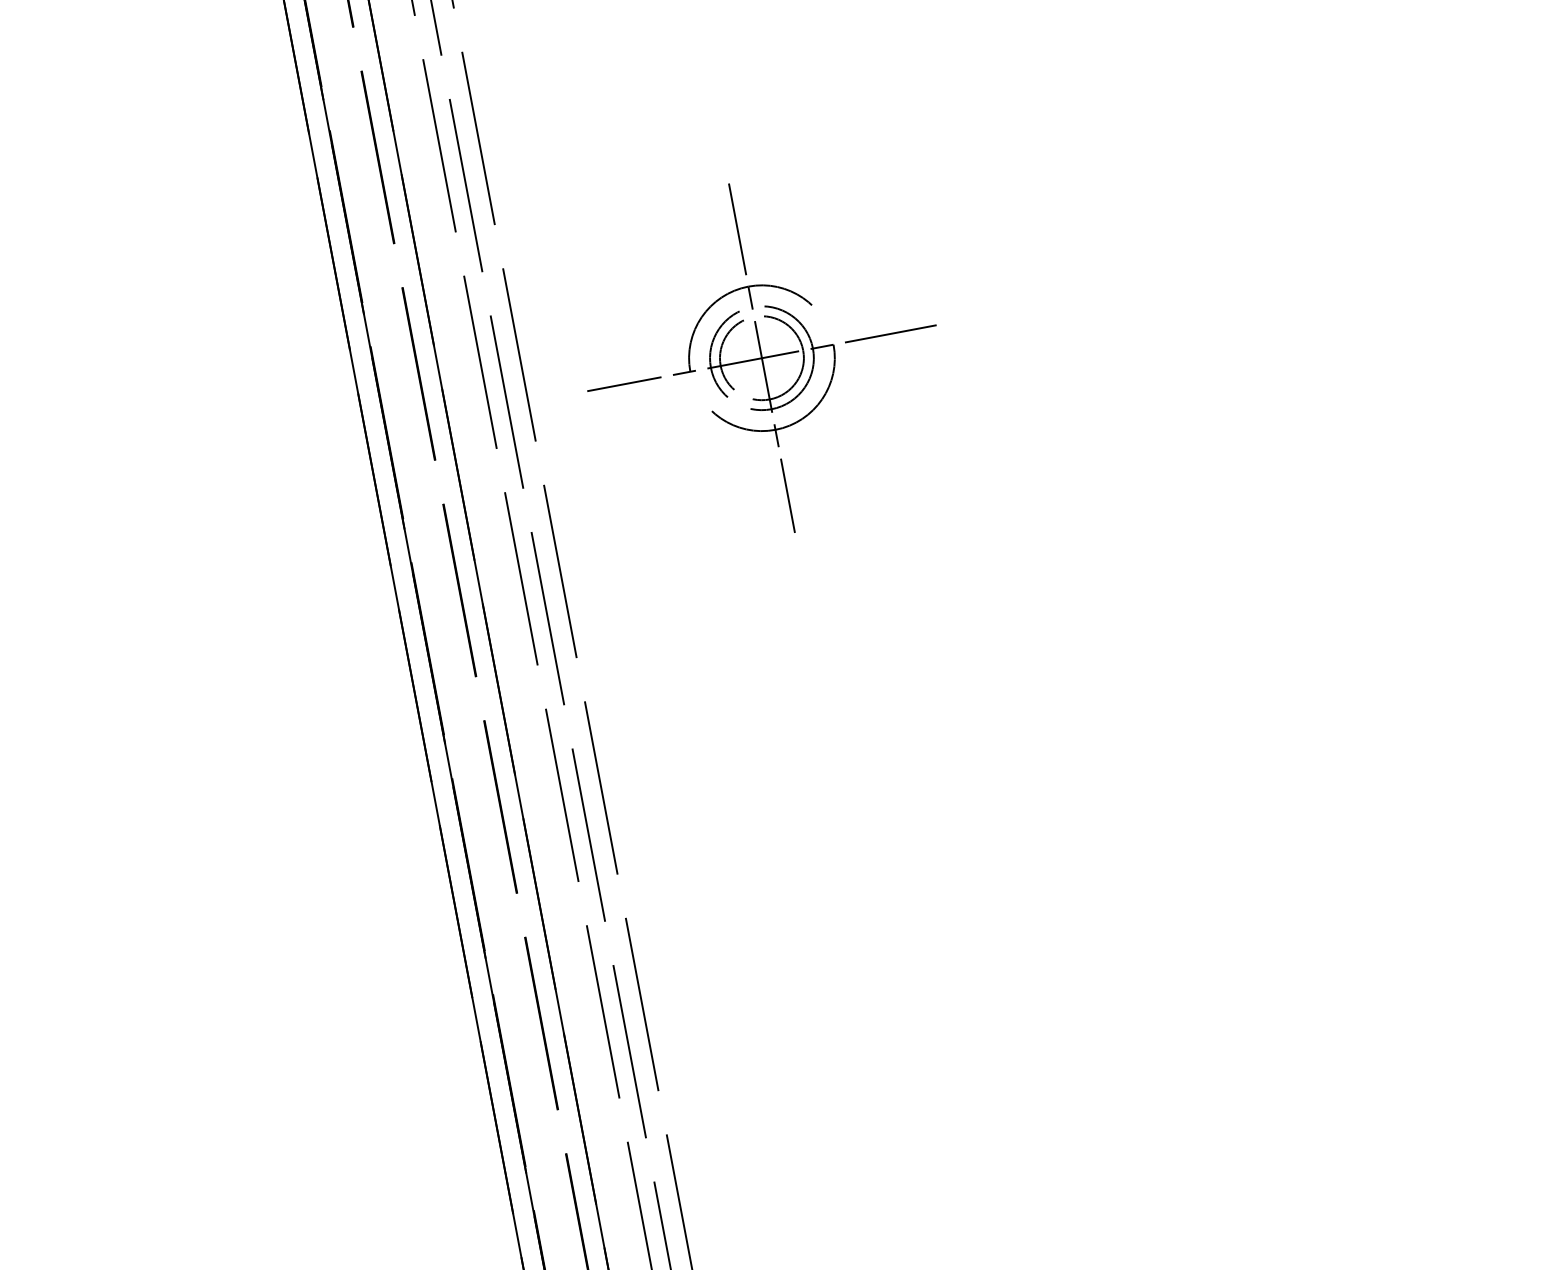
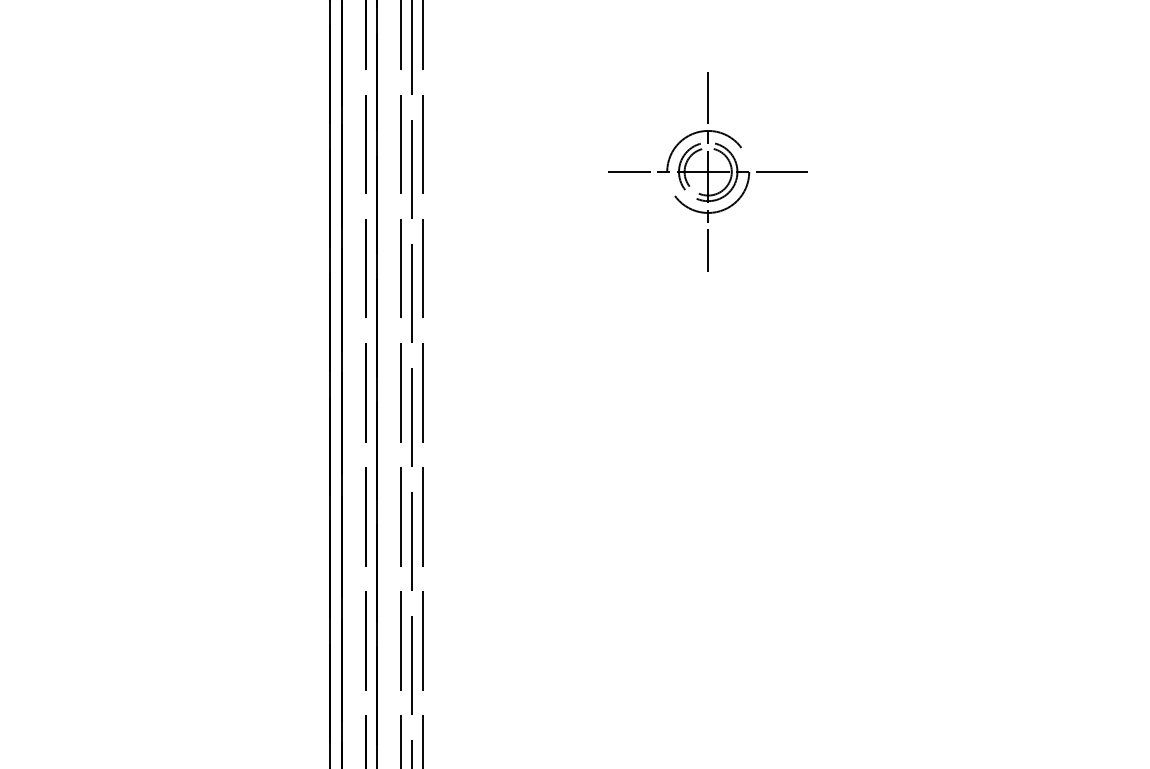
part: (760, 357) -> (707, 171), moved

